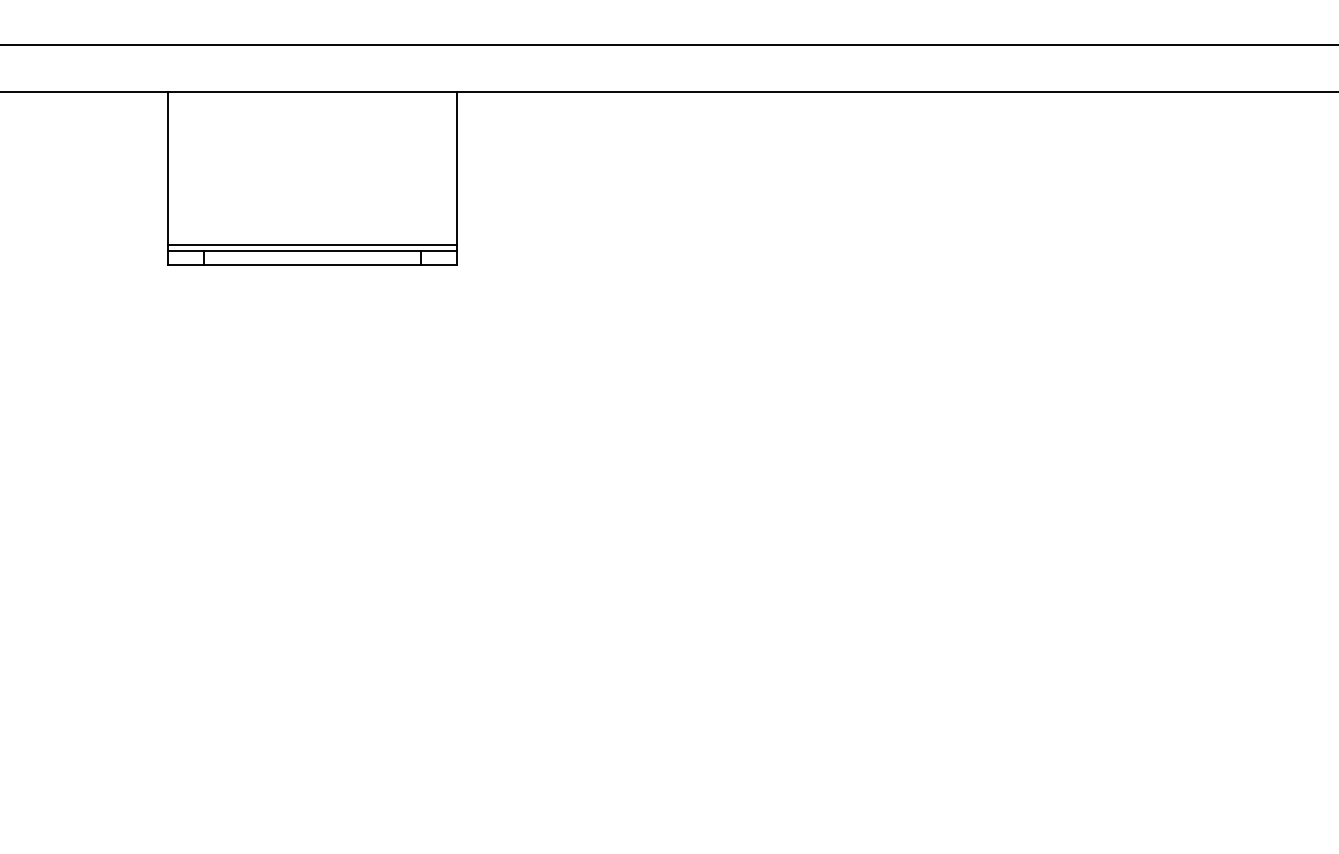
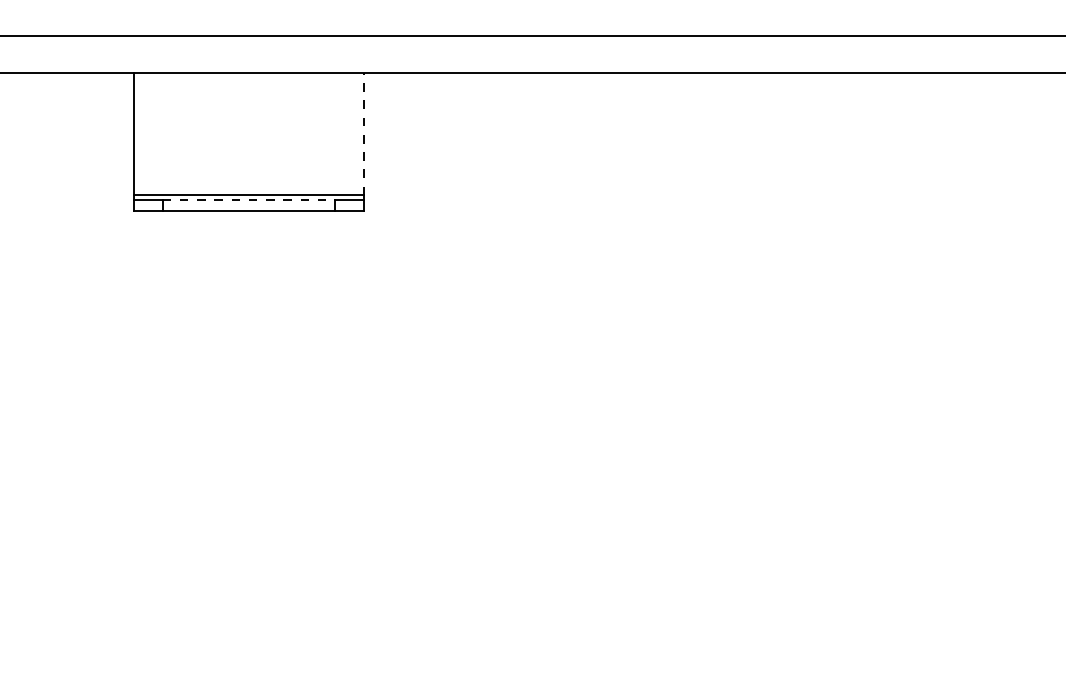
line: (456, 167) -> (363, 133), solid -> dashed
line: (313, 250) -> (249, 199), solid -> dashed

